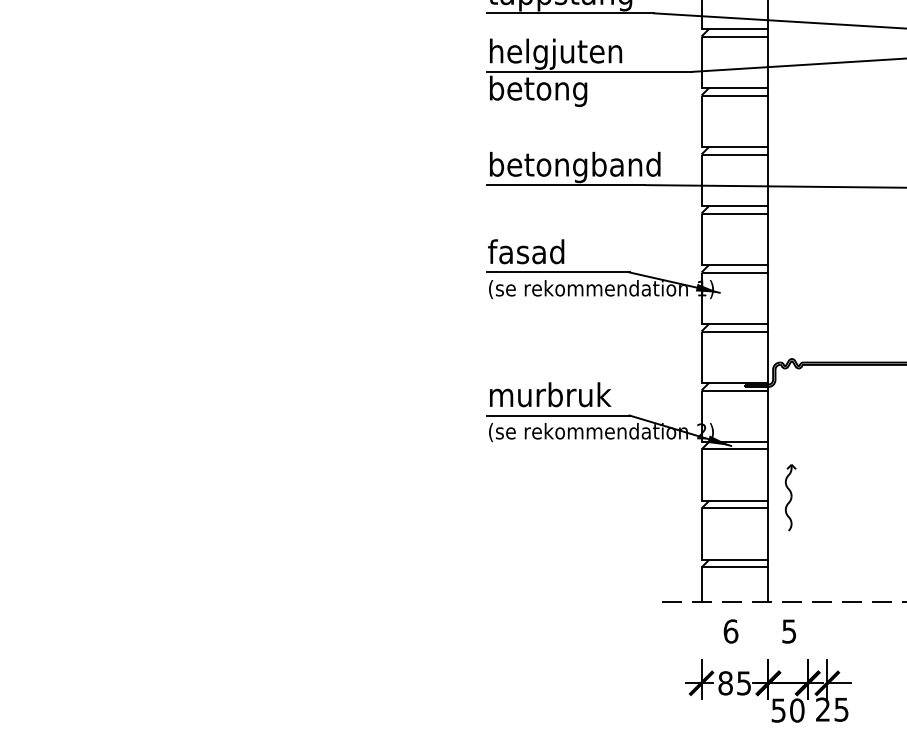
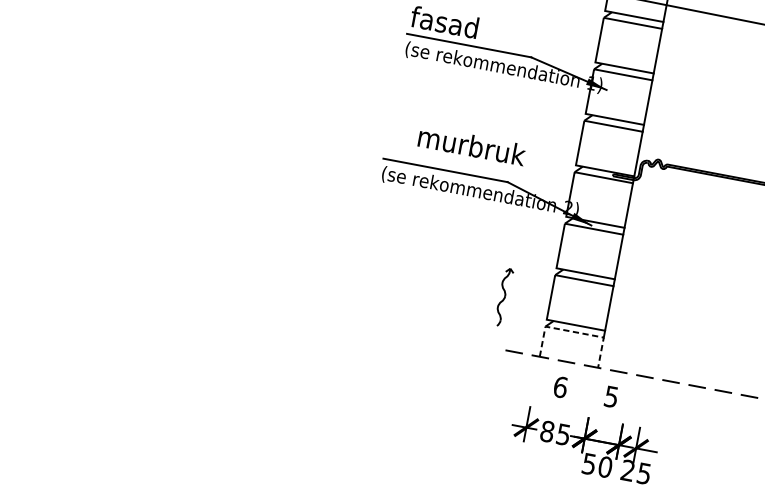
text: (550, 394) -> (472, 145), moved
part: (790, 497) -> (504, 297), moved
line: (735, 567) -> (575, 332), solid -> dashed

